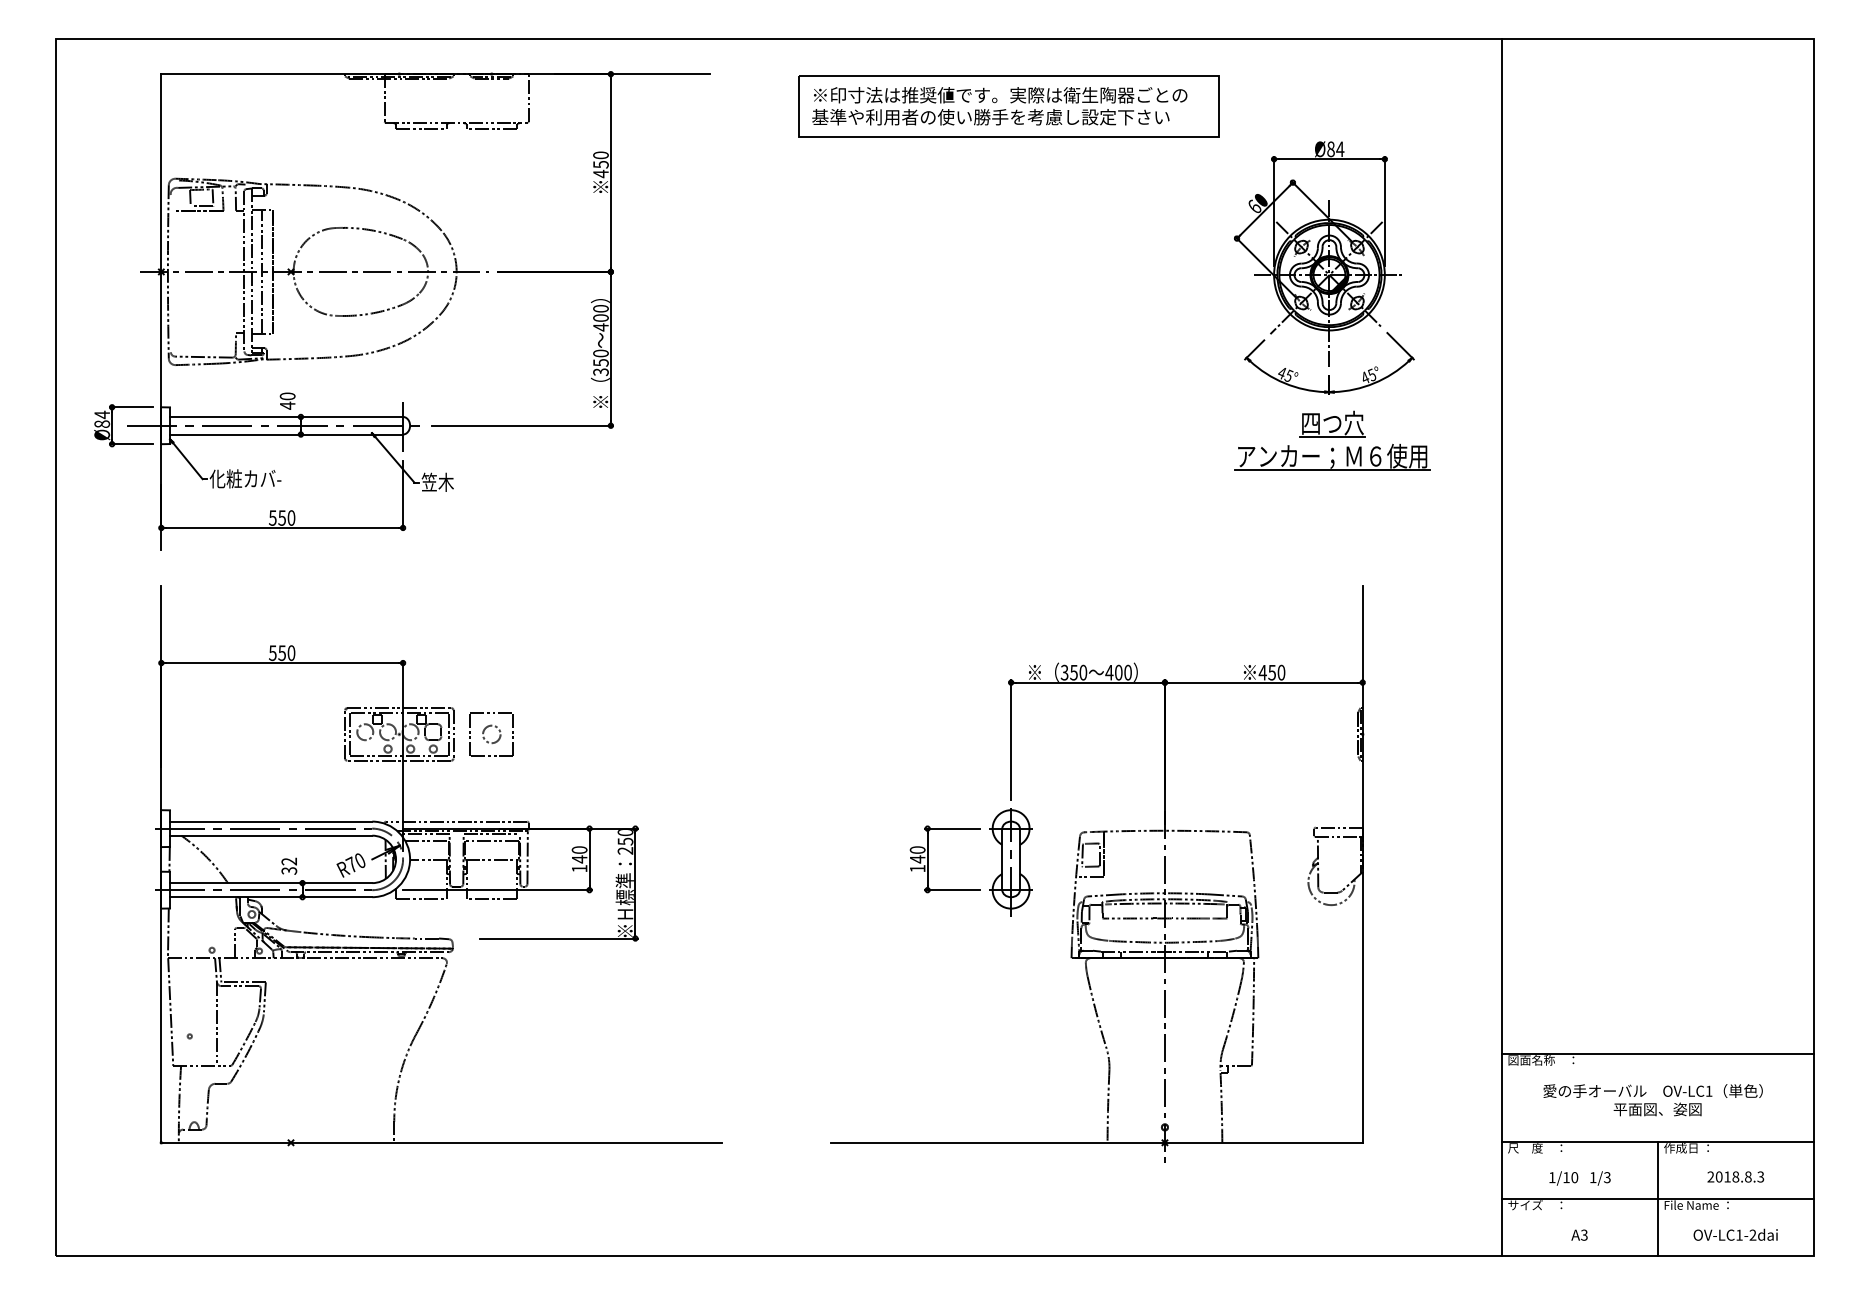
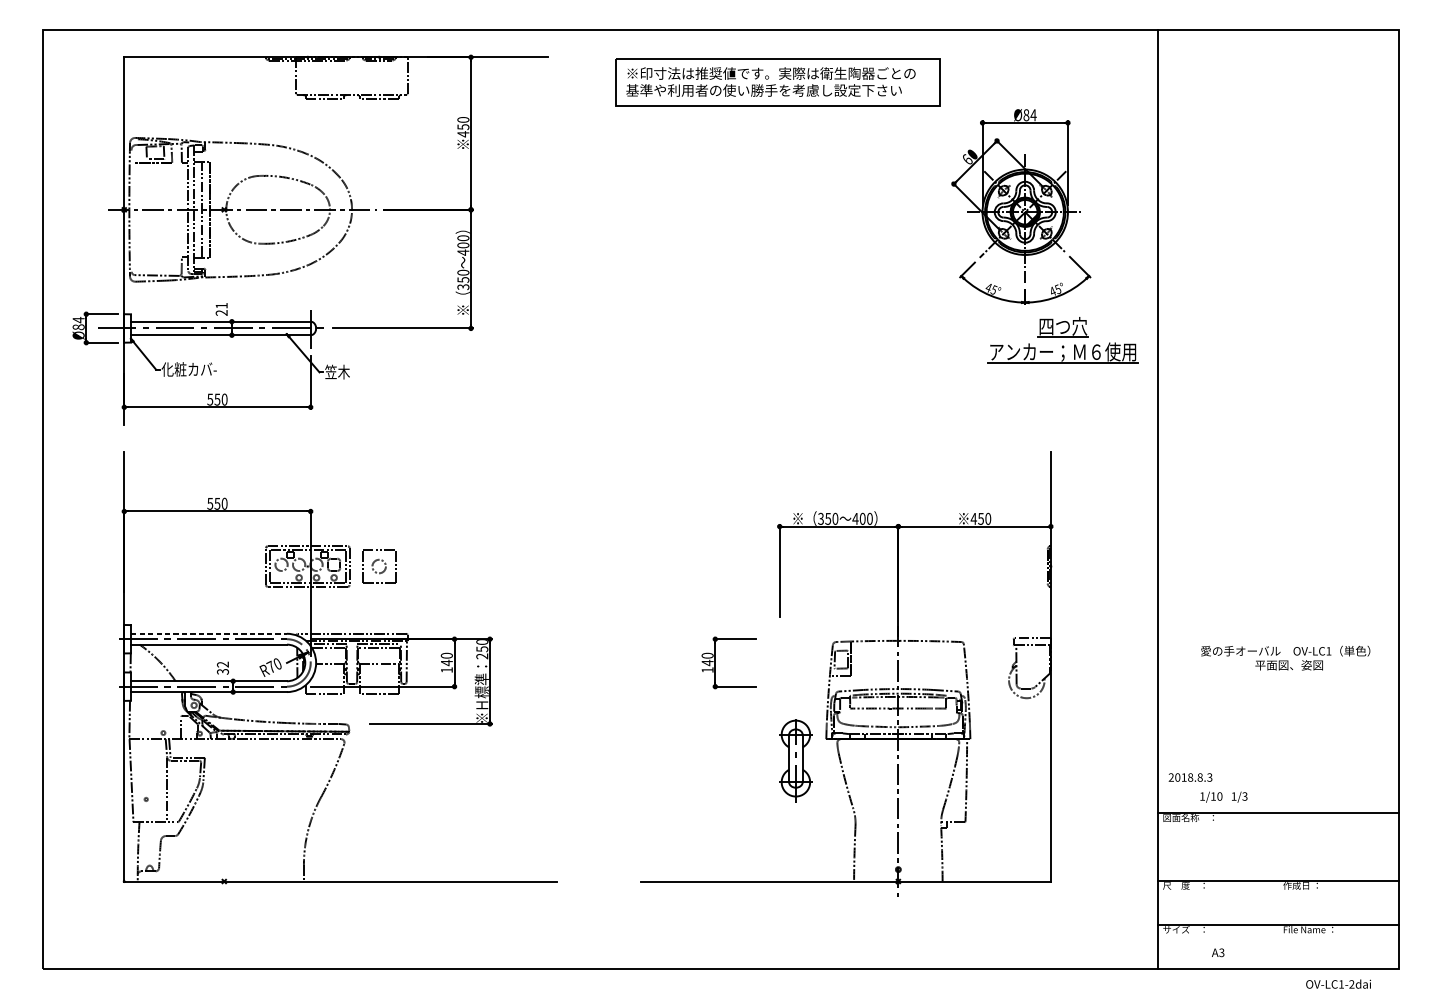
text: (287, 400) -> (221, 308), 40 -> 21
part: (1332, 440) -> (1063, 339), moved
line: (271, 821) -> (209, 633), solid -> dashed
part: (1010, 862) -> (795, 760), moved
text: (1652, 1100) -> (1285, 658), moved
text: (1735, 1176) -> (1190, 777), moved
text: (1579, 1178) -> (1223, 797), moved
line: (1657, 1198) -> (1278, 924), removed
text: (1735, 1234) -> (1338, 983), moved

